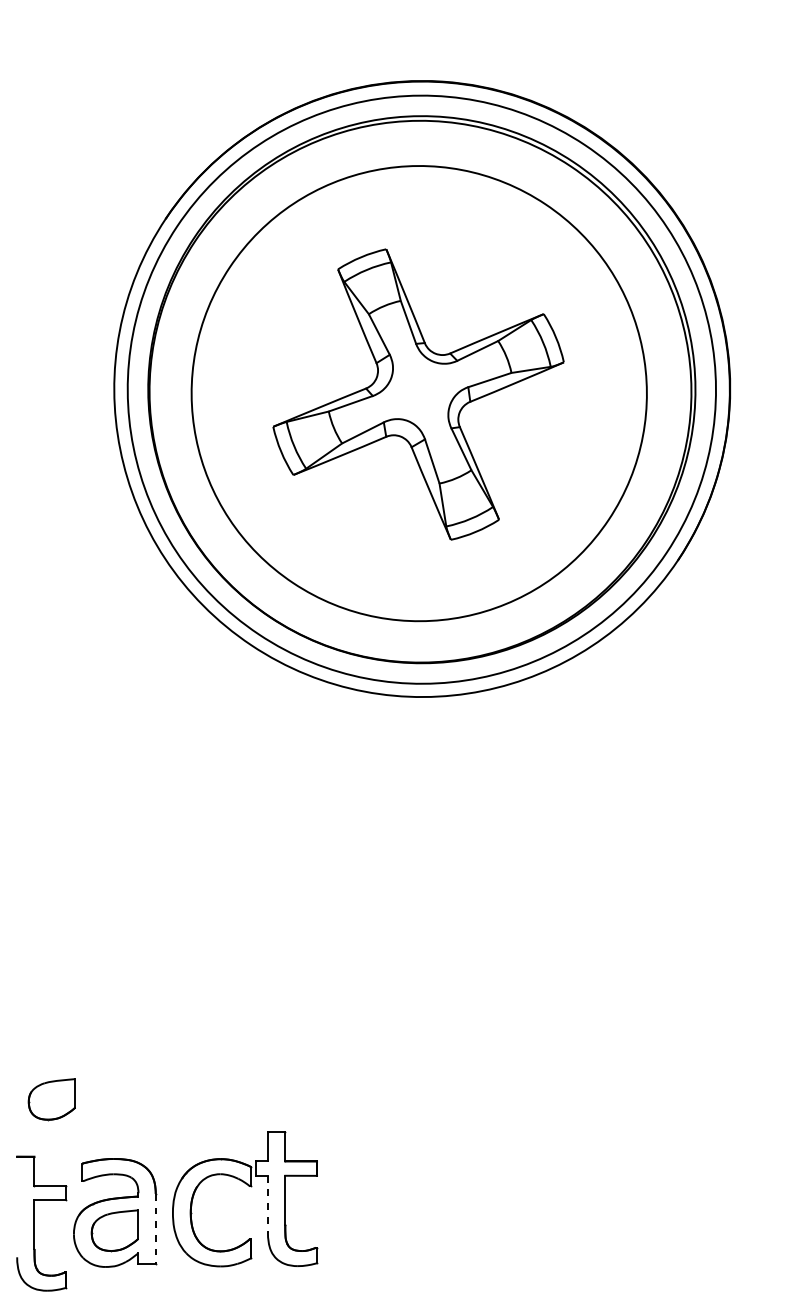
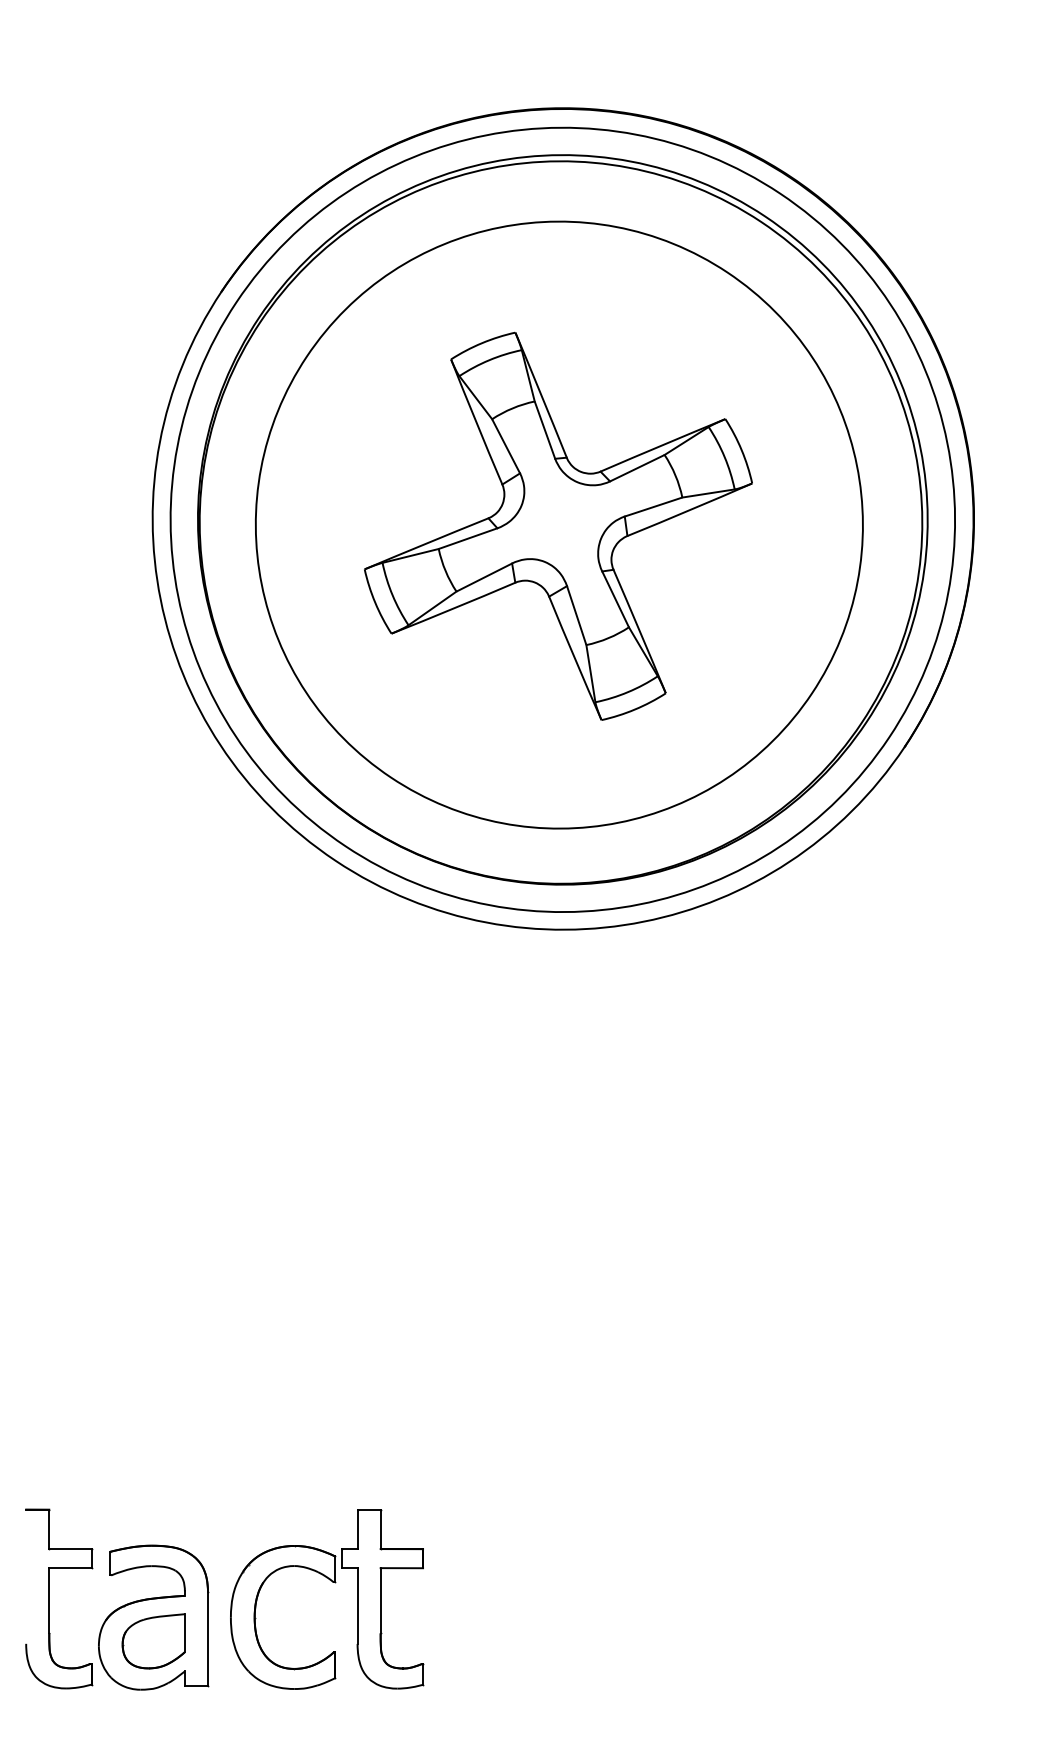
part: (51, 1099) -> (69, 1466), removed
line: (267, 1204) -> (357, 1606), dashed -> solid
part: (34, 1223) -> (49, 1598), moved
line: (155, 1229) -> (207, 1639), dashed -> solid

